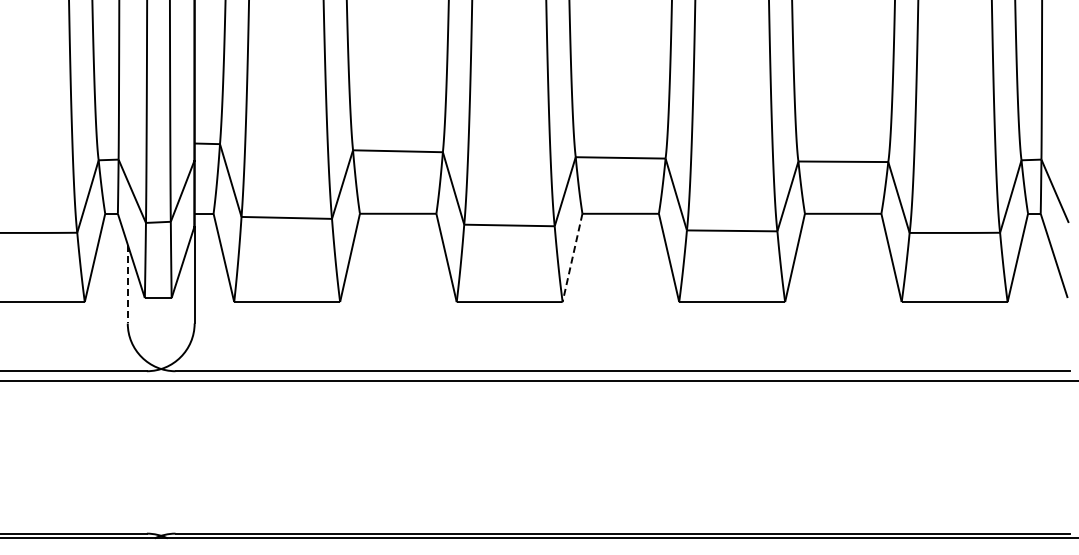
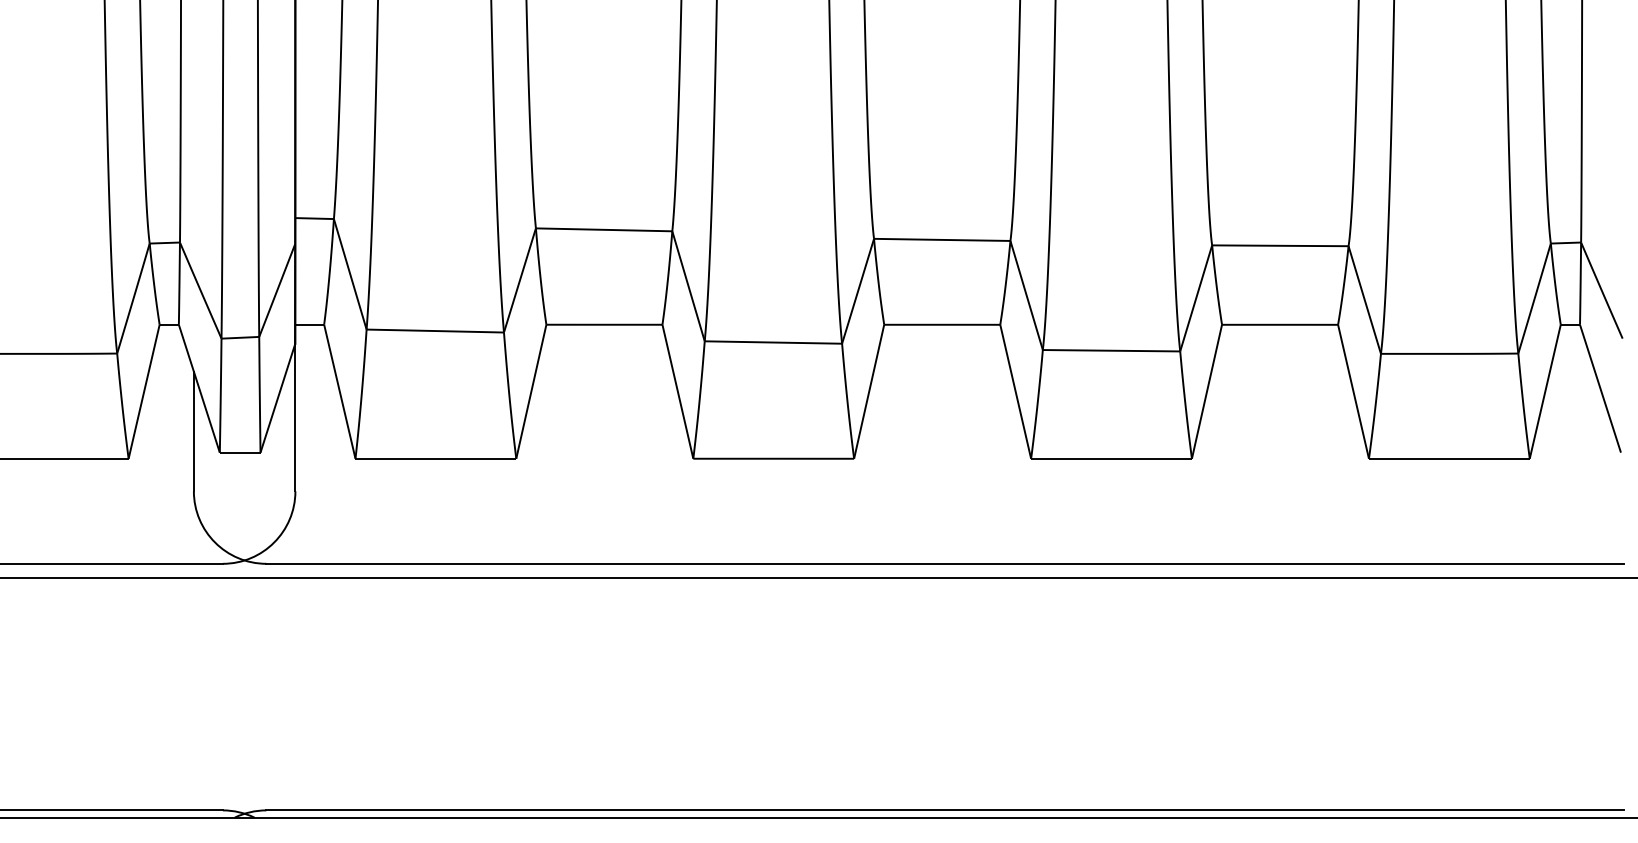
line: (572, 257) -> (869, 391), dashed -> solid
line: (127, 284) -> (193, 432), dashed -> solid

